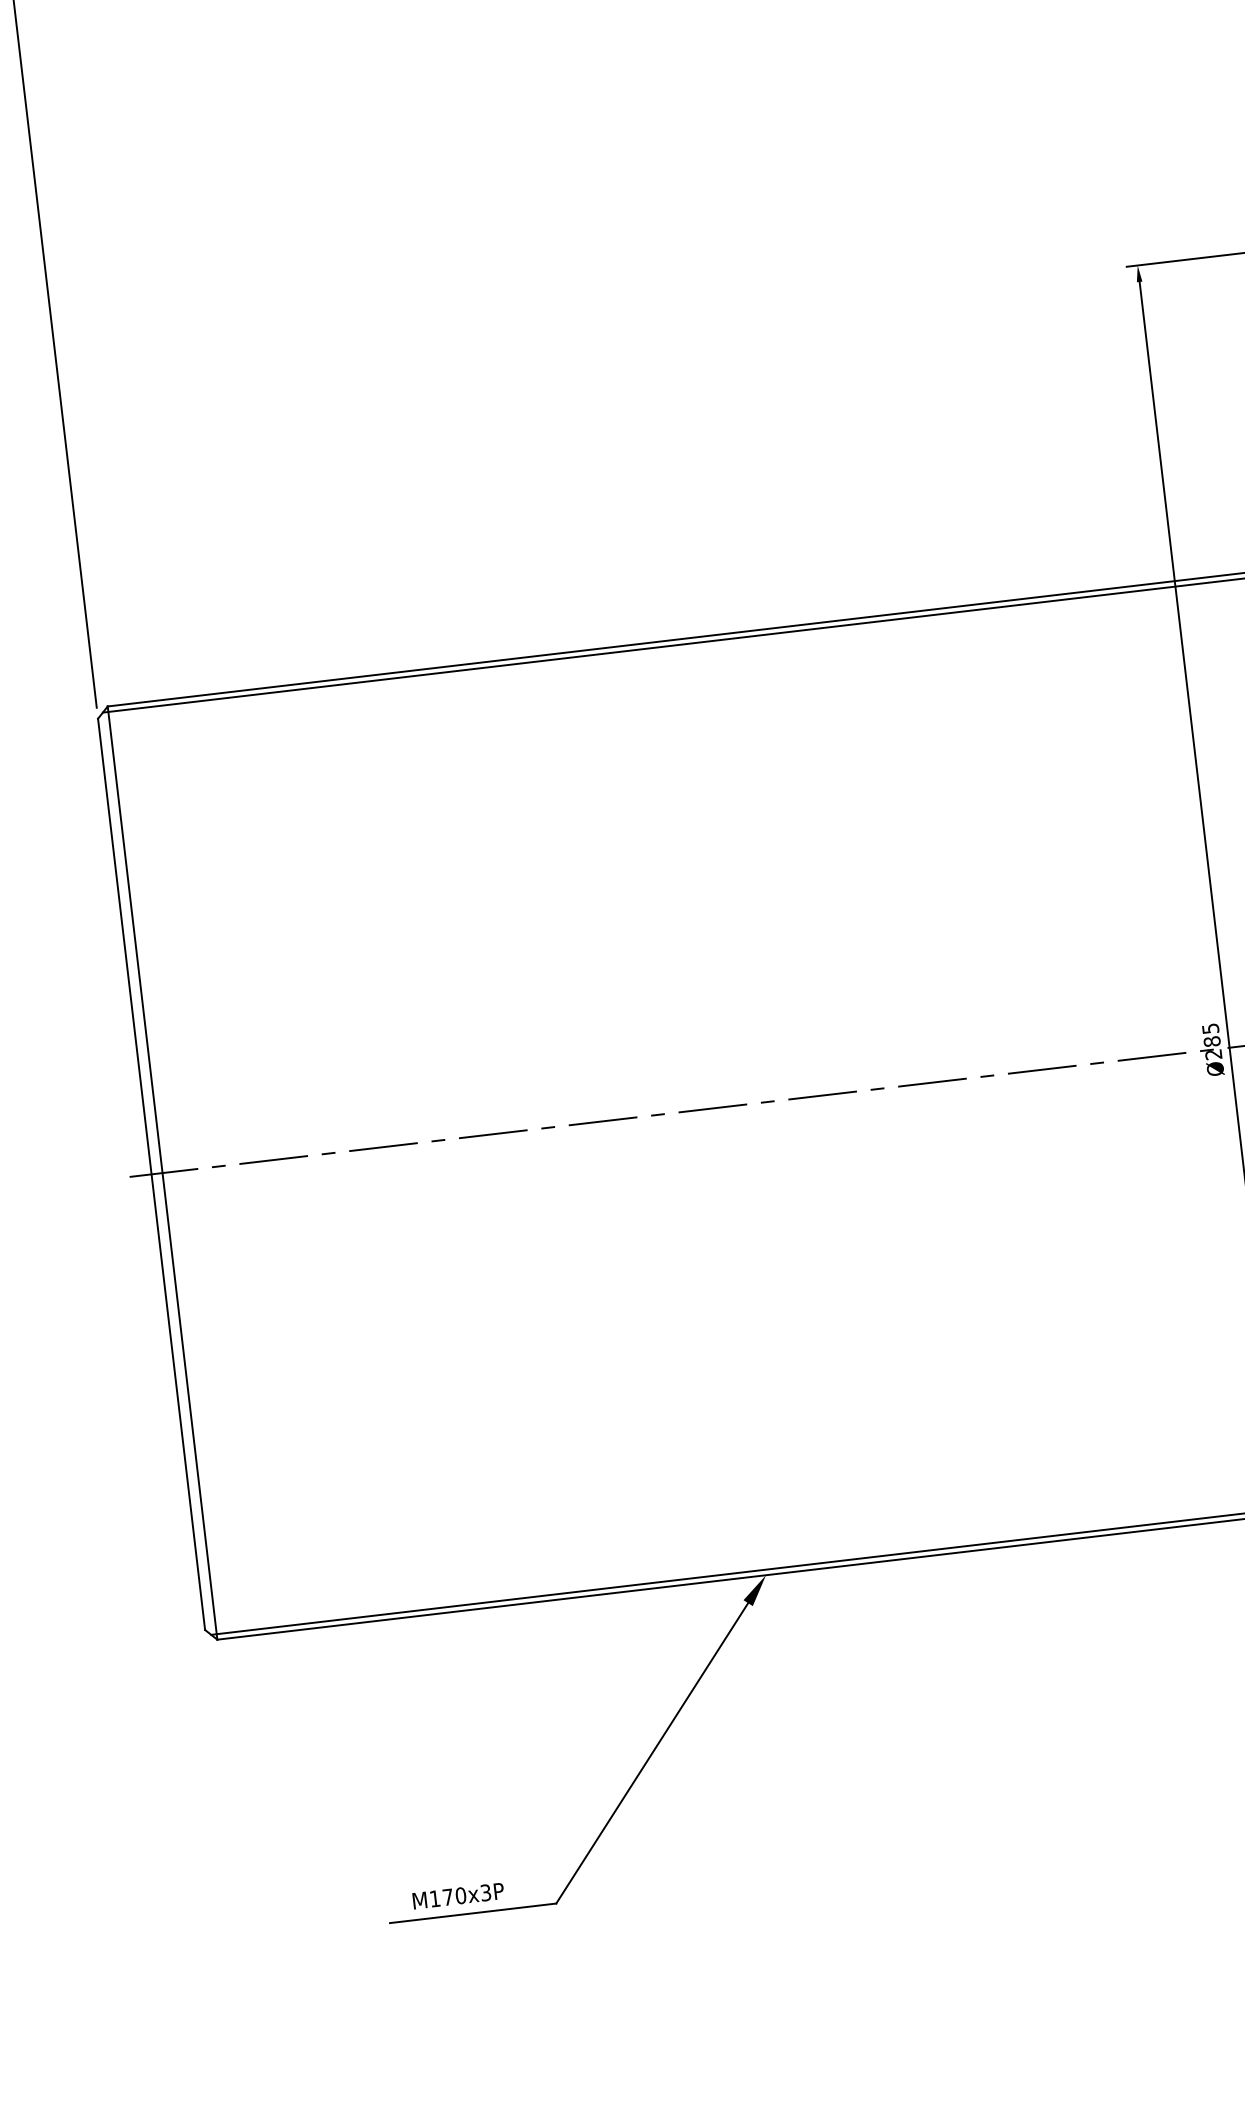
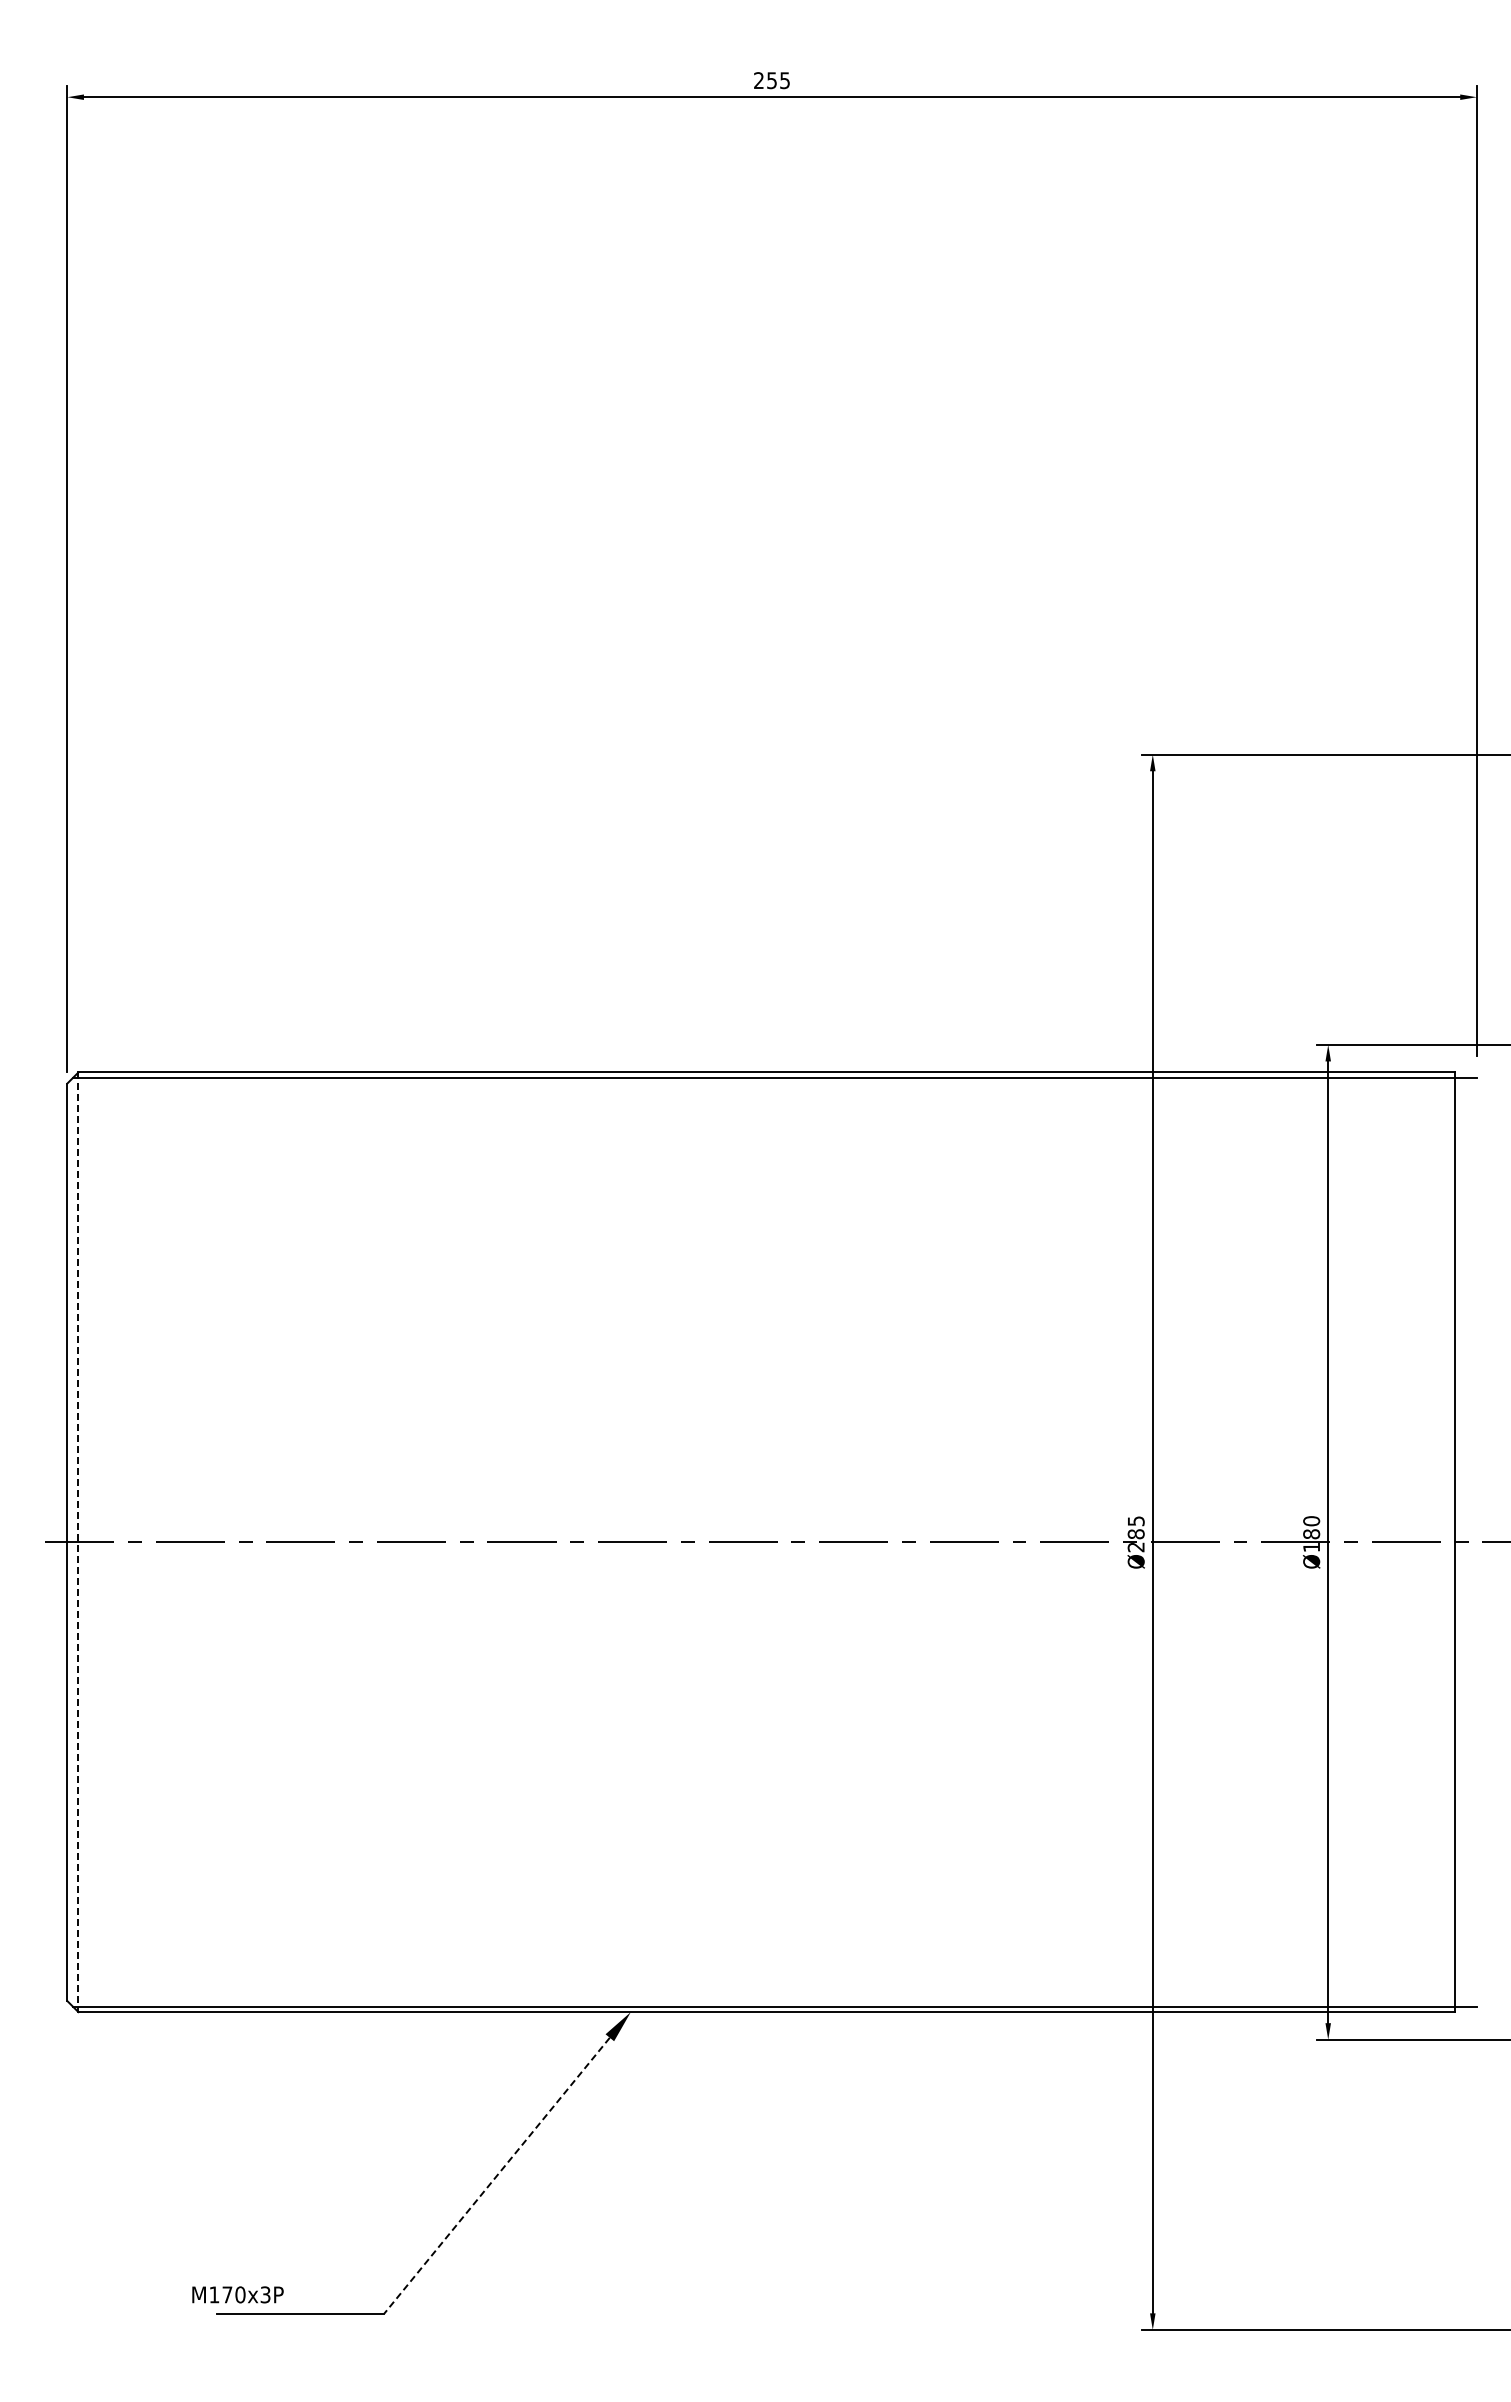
line: (162, 1173) -> (78, 1542), solid -> dashed
line: (651, 1754) -> (496, 2176), solid -> dashed
text: (457, 1895) -> (237, 2294), moved

